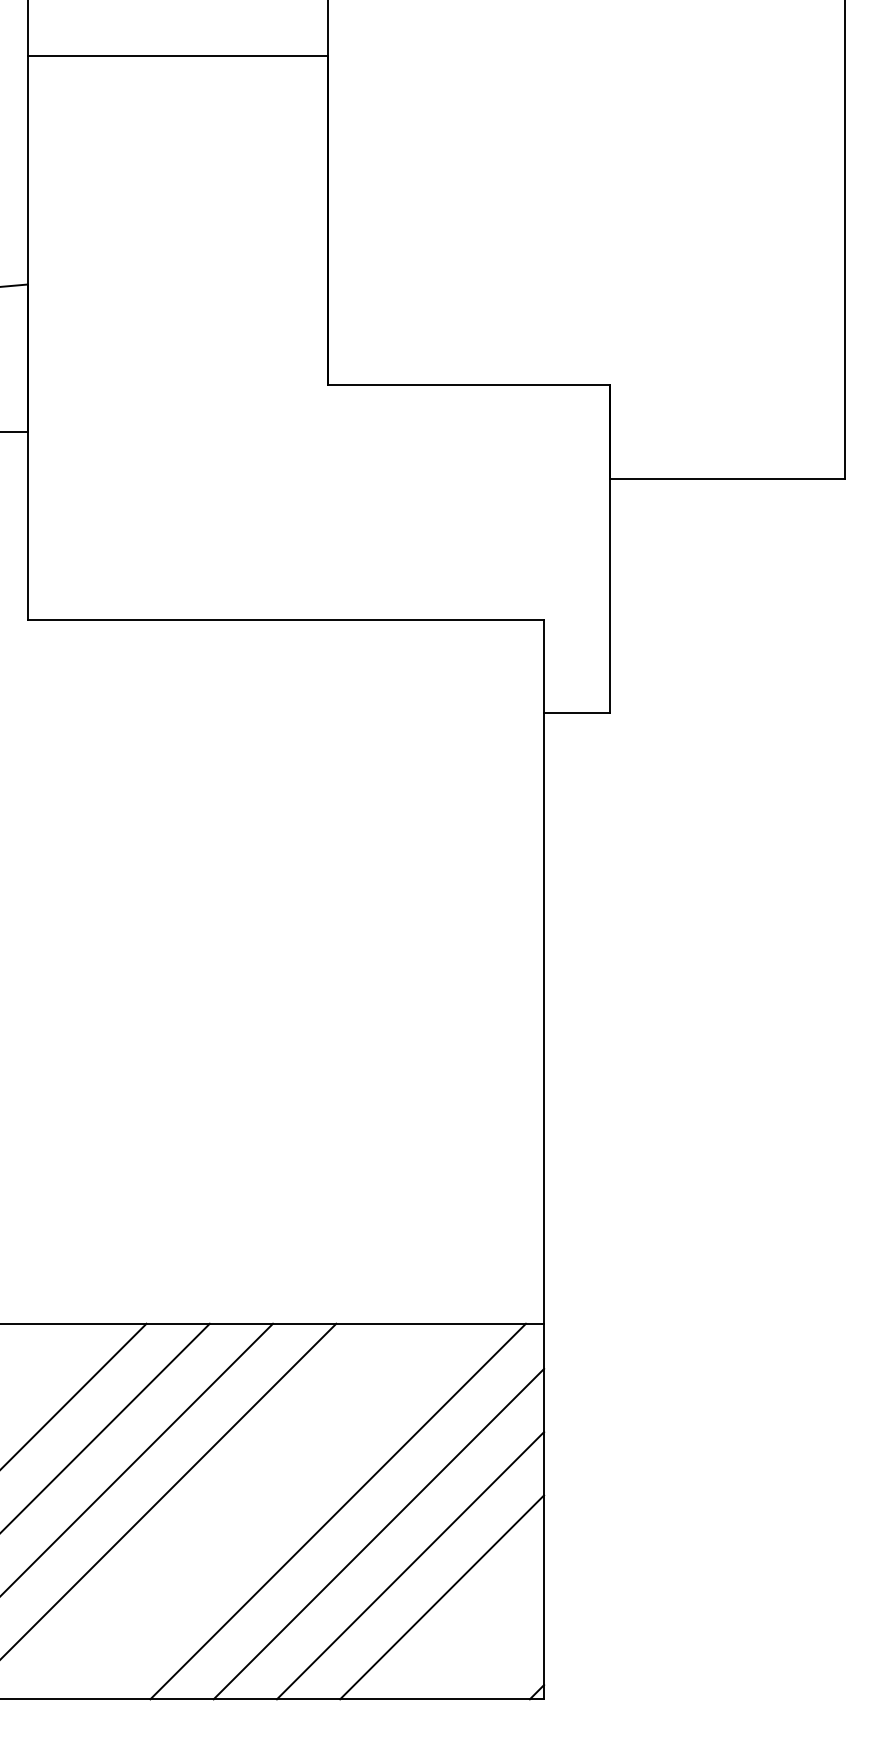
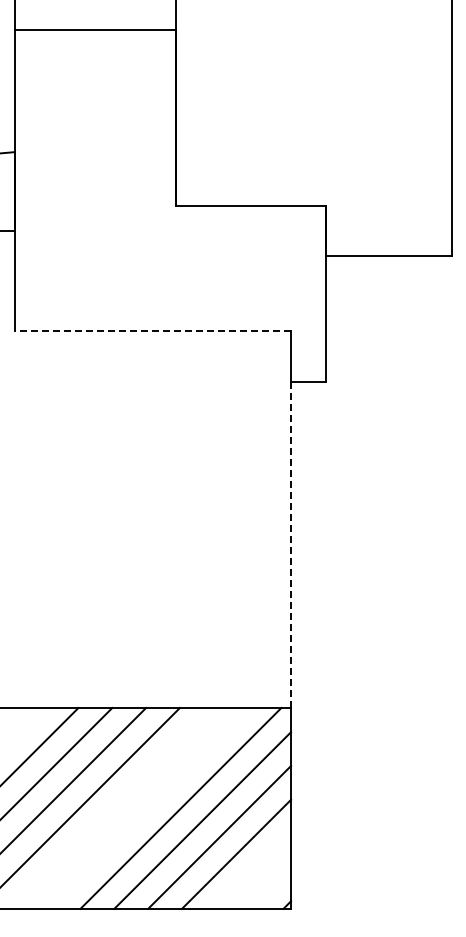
line: (284, 619) -> (152, 331), solid -> dashed
line: (544, 1018) -> (291, 544), solid -> dashed

